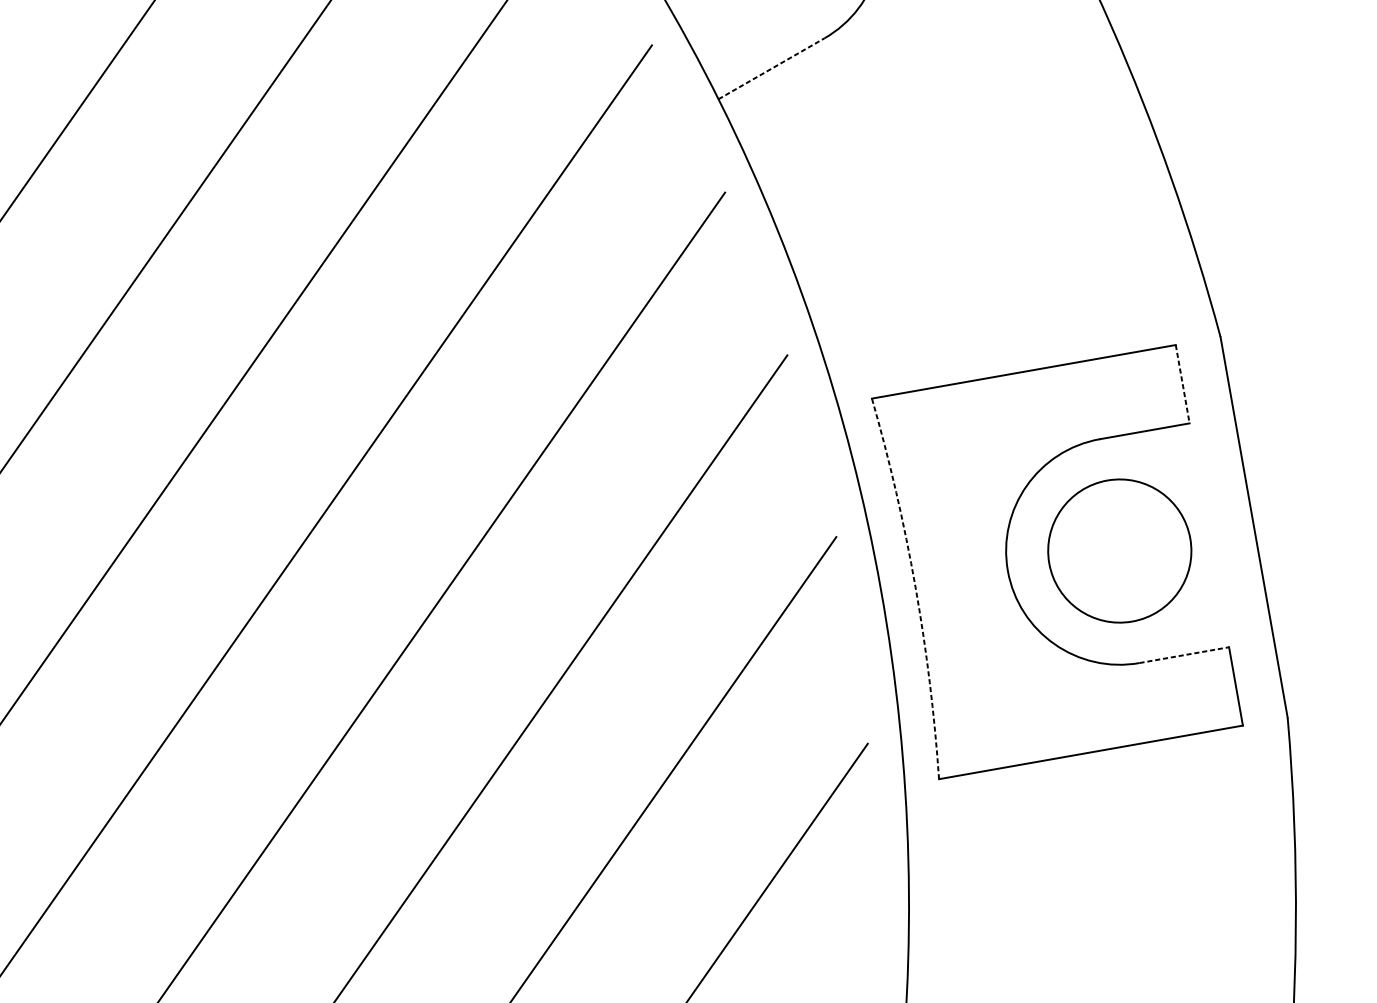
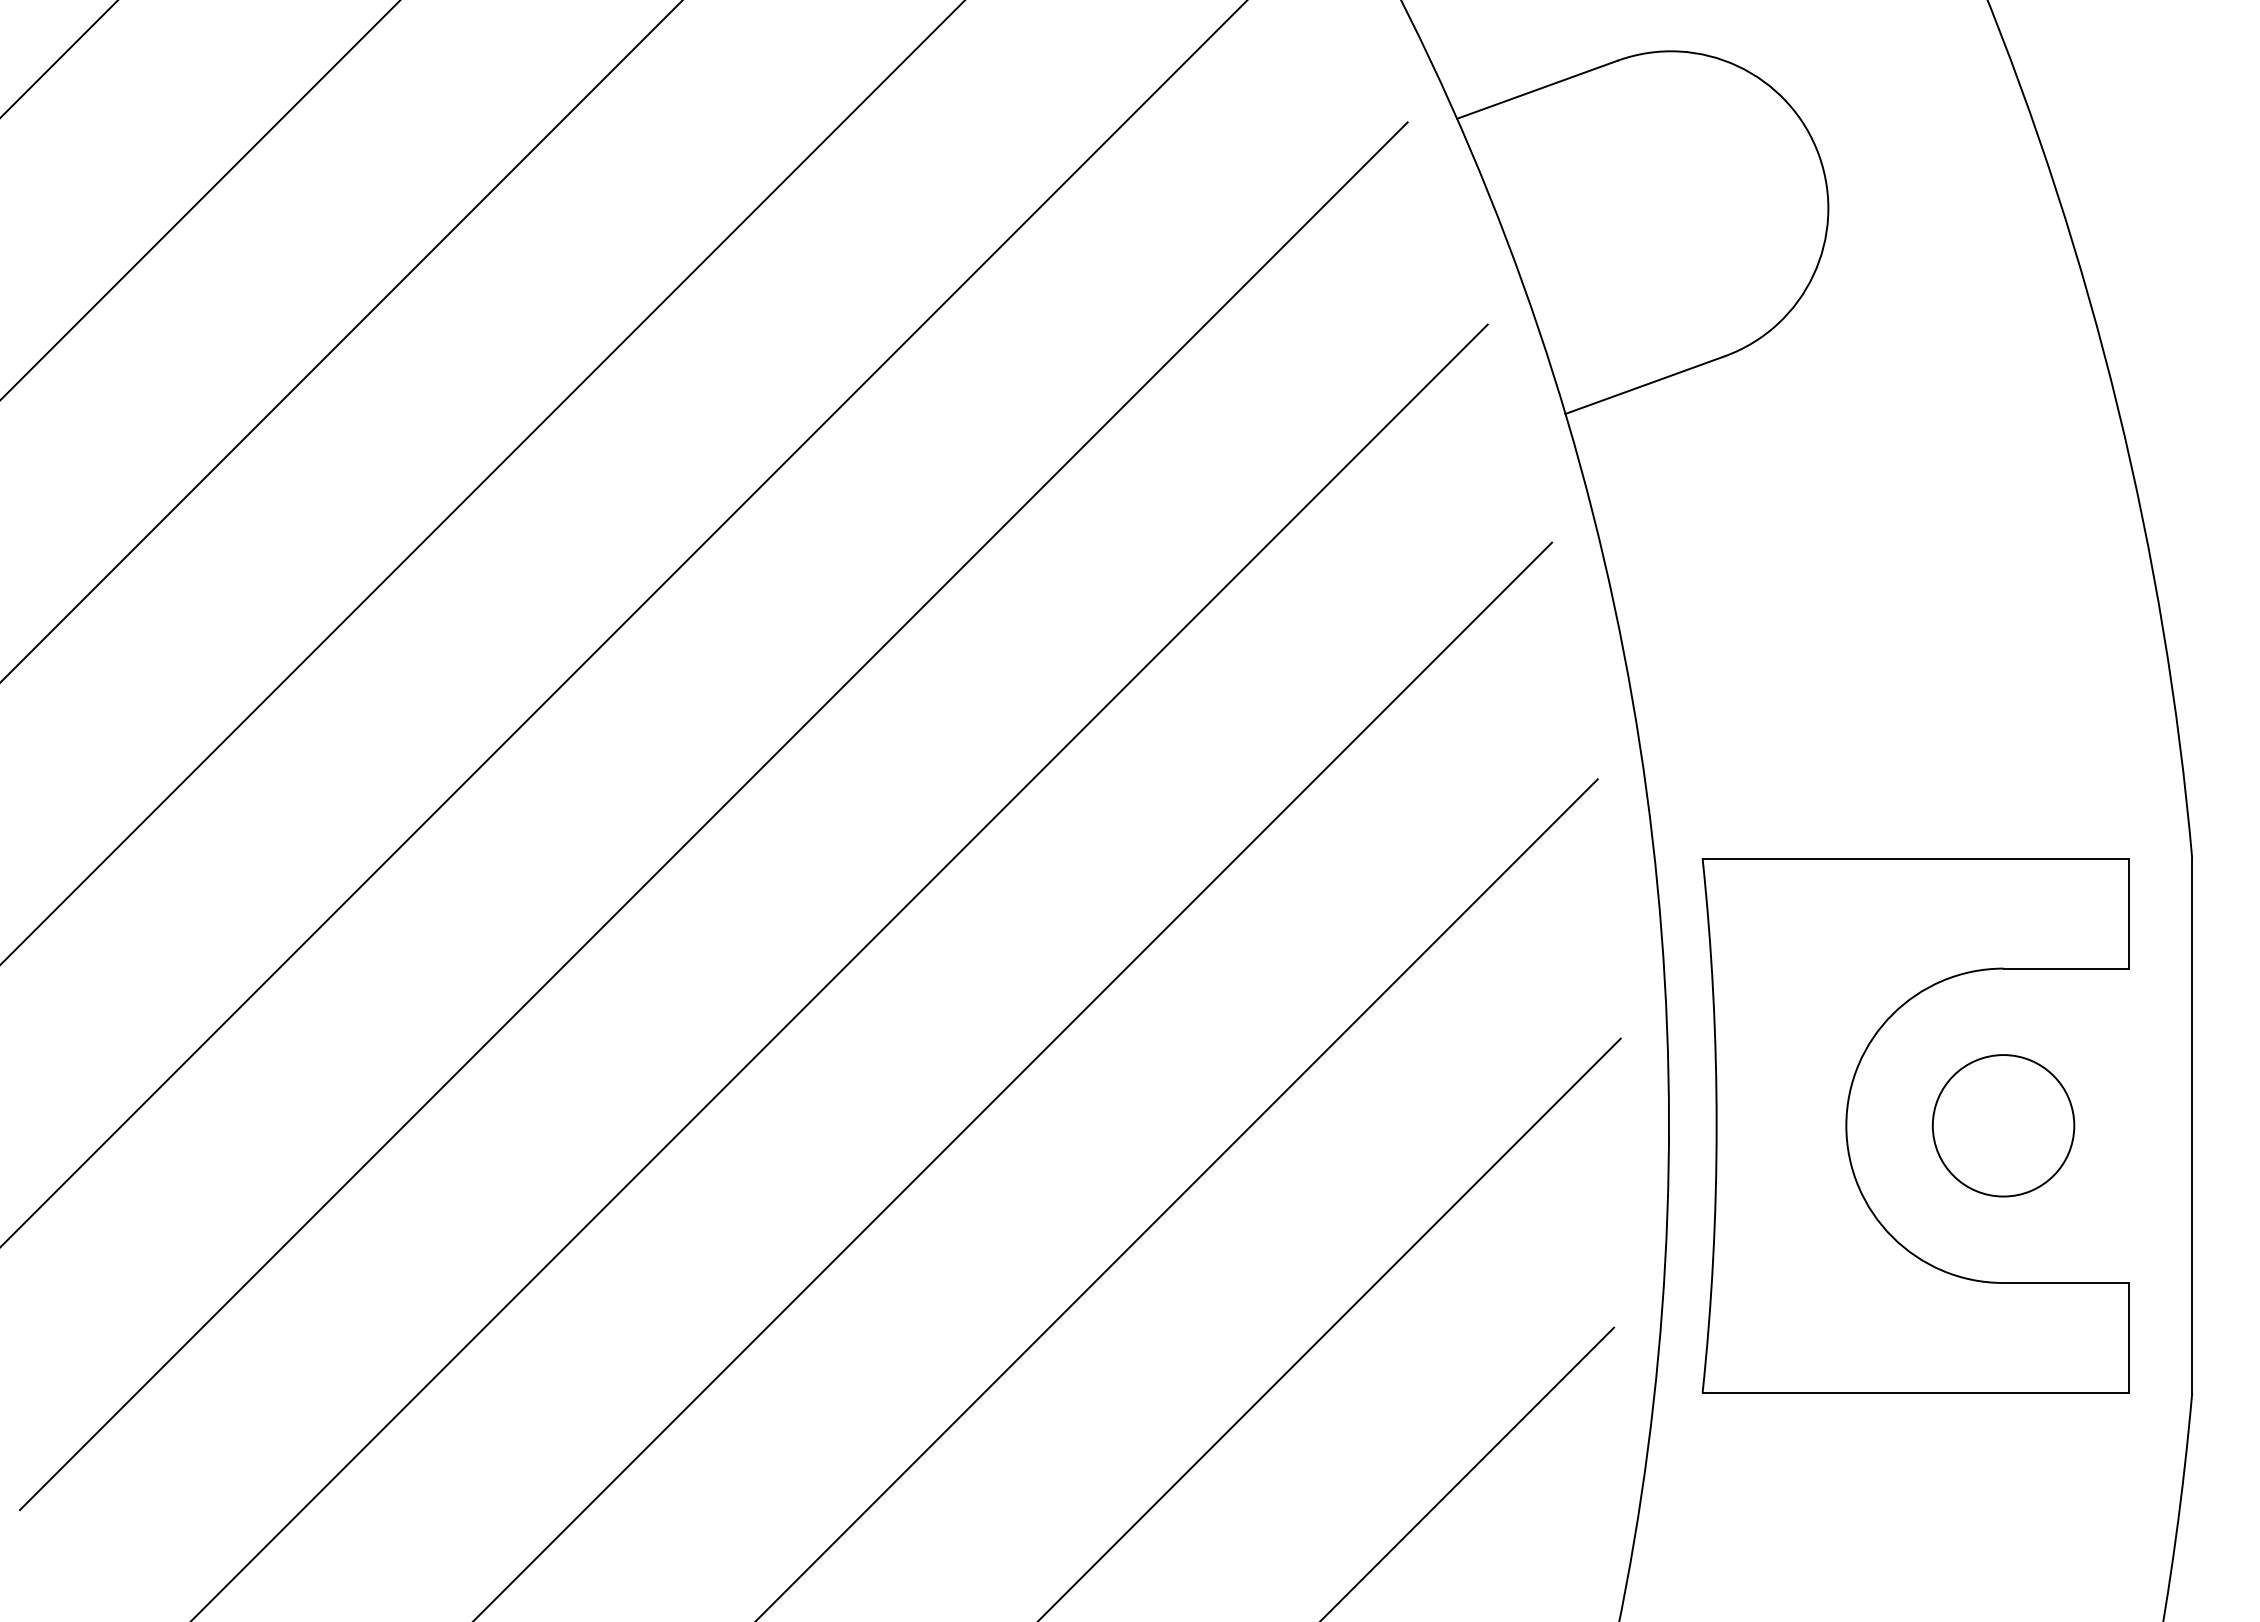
line: (771, 68) -> (1645, 385), dashed -> solid
line: (1182, 384) -> (2129, 914), dashed -> solid
circle: (1119, 550) -> (2003, 1125), size x0.71
arc: (915, 586) -> (1716, 1125), dashed -> solid
line: (1184, 655) -> (2066, 1283), dashed -> solid

